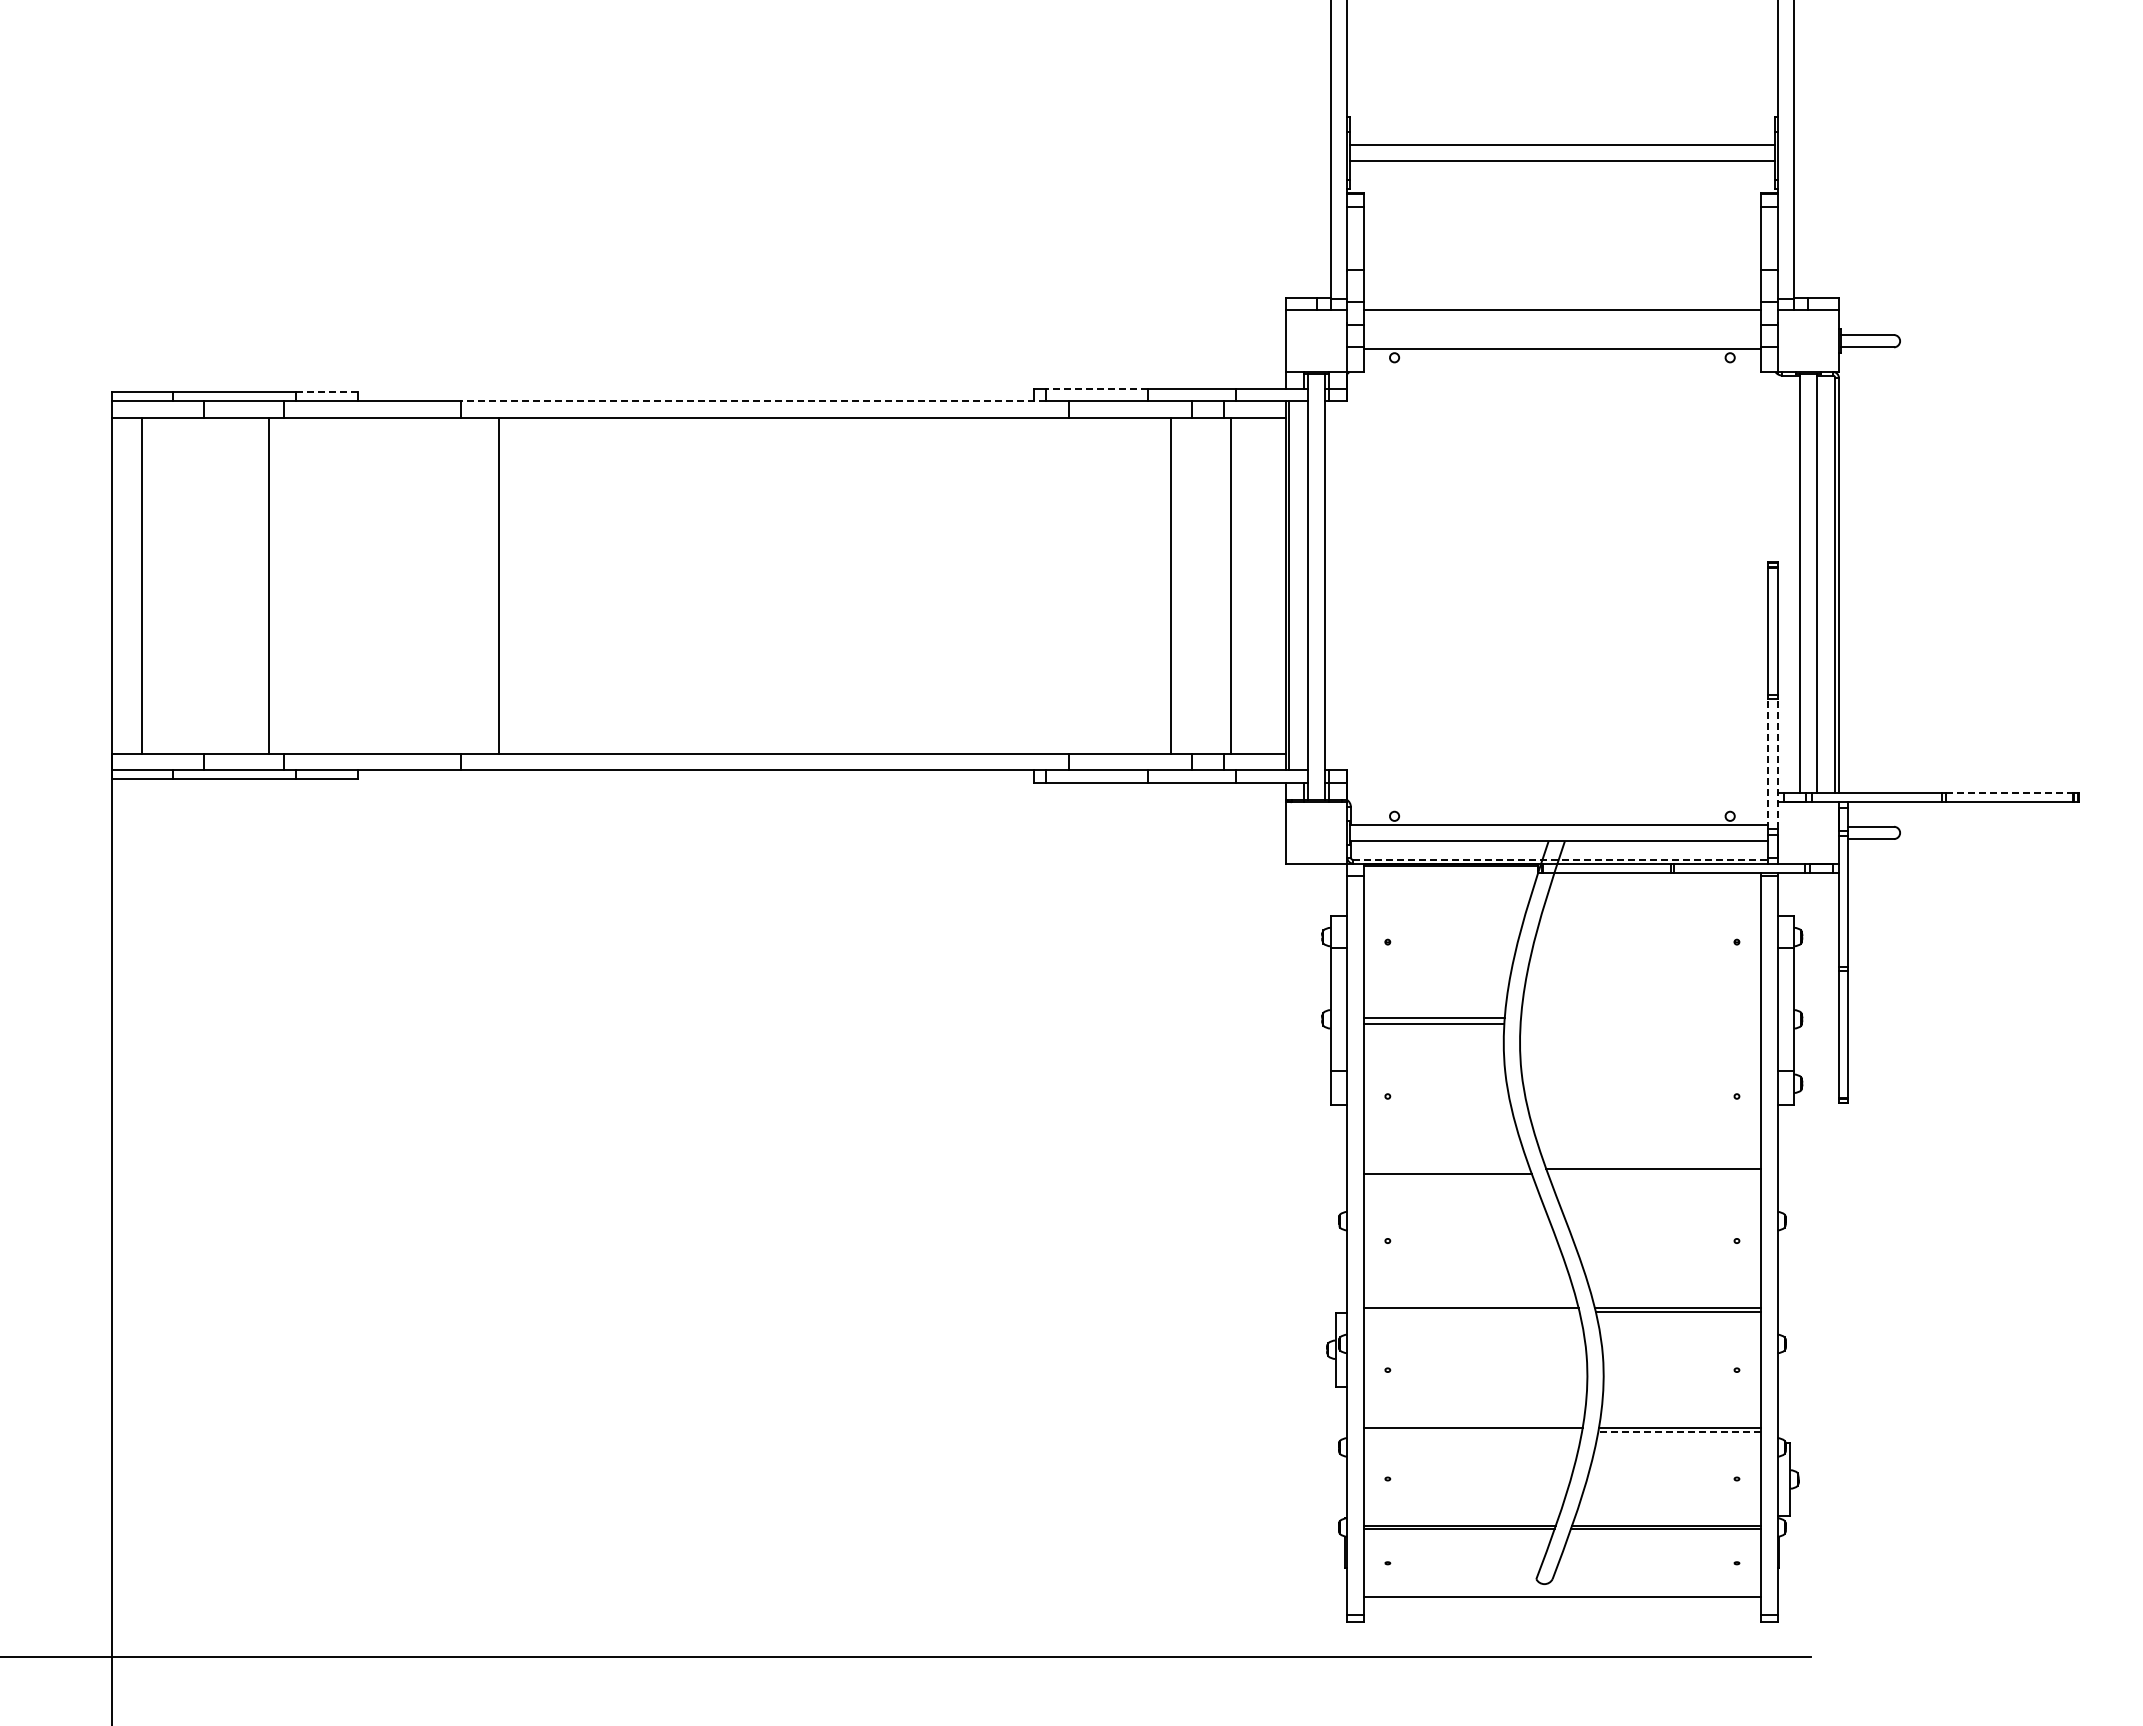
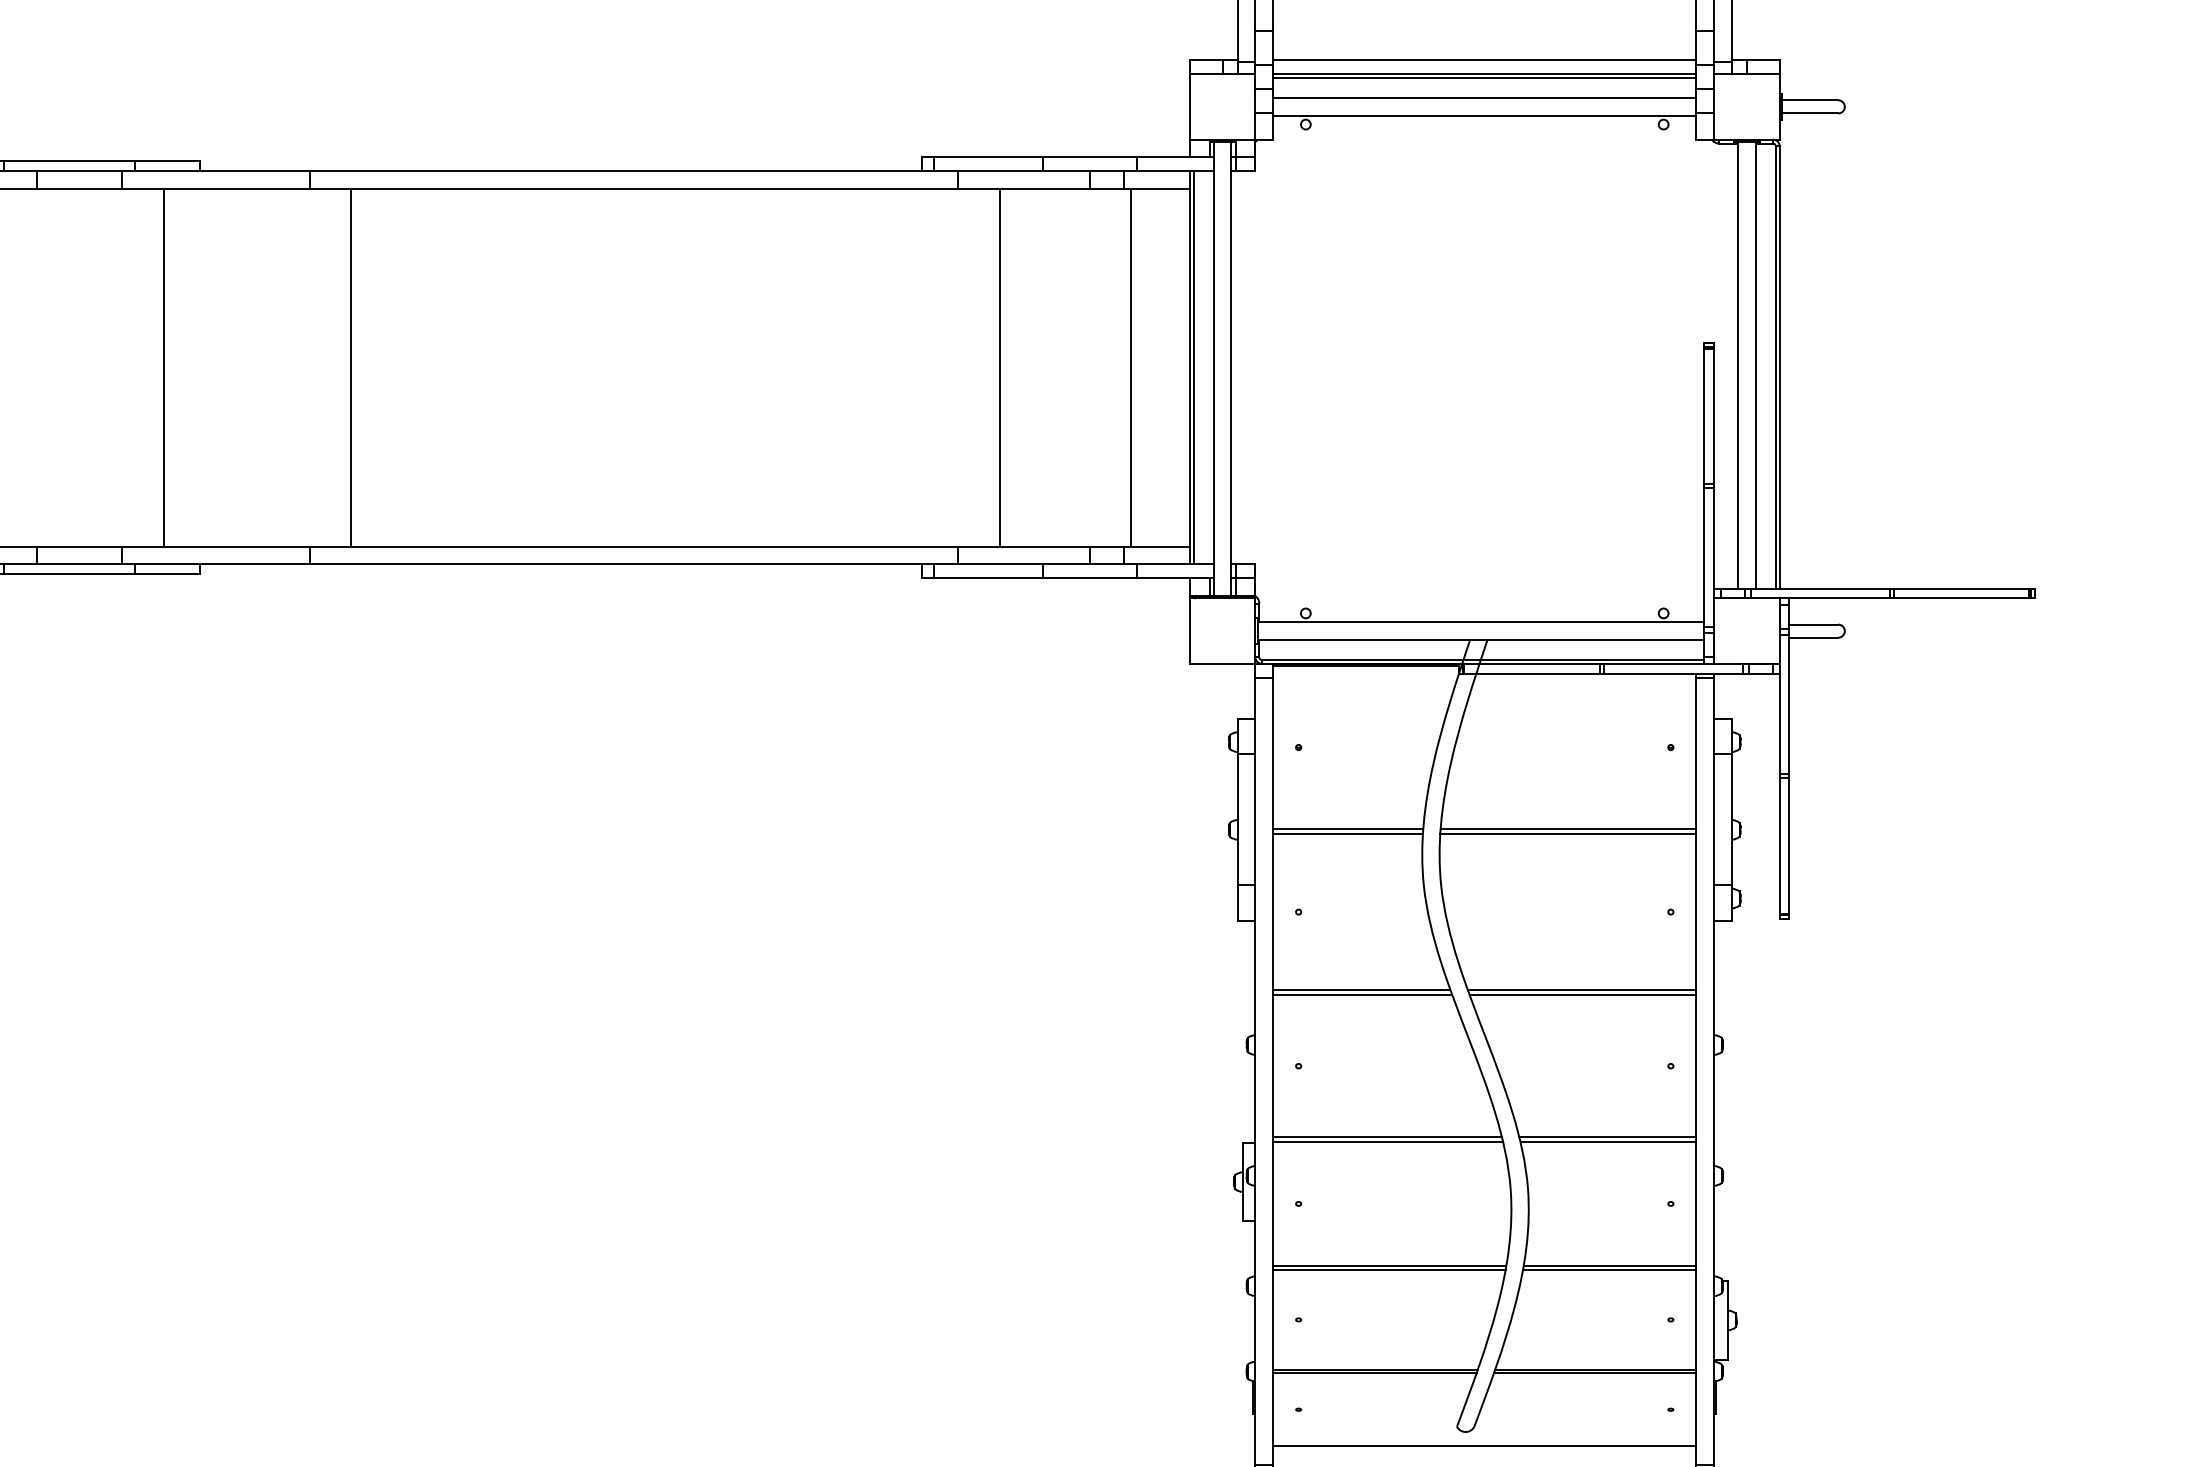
line: (1561, 297) -> (1483, 60), added
line: (1561, 314) -> (1483, 78), added
line: (1561, 332) -> (1483, 97), added
line: (1096, 388) -> (988, 157), dashed -> solid
line: (326, 392) -> (167, 161), dashed -> solid
line: (753, 401) -> (622, 171), dashed -> solid
line: (269, 585) -> (163, 367), moved
line: (1171, 585) -> (999, 367), moved
line: (1768, 763) -> (1704, 557), dashed -> solid
line: (1777, 763) -> (1714, 557), dashed -> solid
line: (2009, 792) -> (1961, 588), dashed -> solid
line: (1561, 859) -> (1483, 659), dashed -> solid
line: (1640, 1018) -> (1568, 828), added
line: (1640, 1023) -> (1568, 834), added
line: (1446, 1169) -> (1361, 989), added
line: (1654, 1174) -> (1582, 995), added
line: (1471, 1312) -> (1387, 1142), added
line: (1472, 1432) -> (1388, 1270), added
line: (1679, 1432) -> (1609, 1270), dashed -> solid

